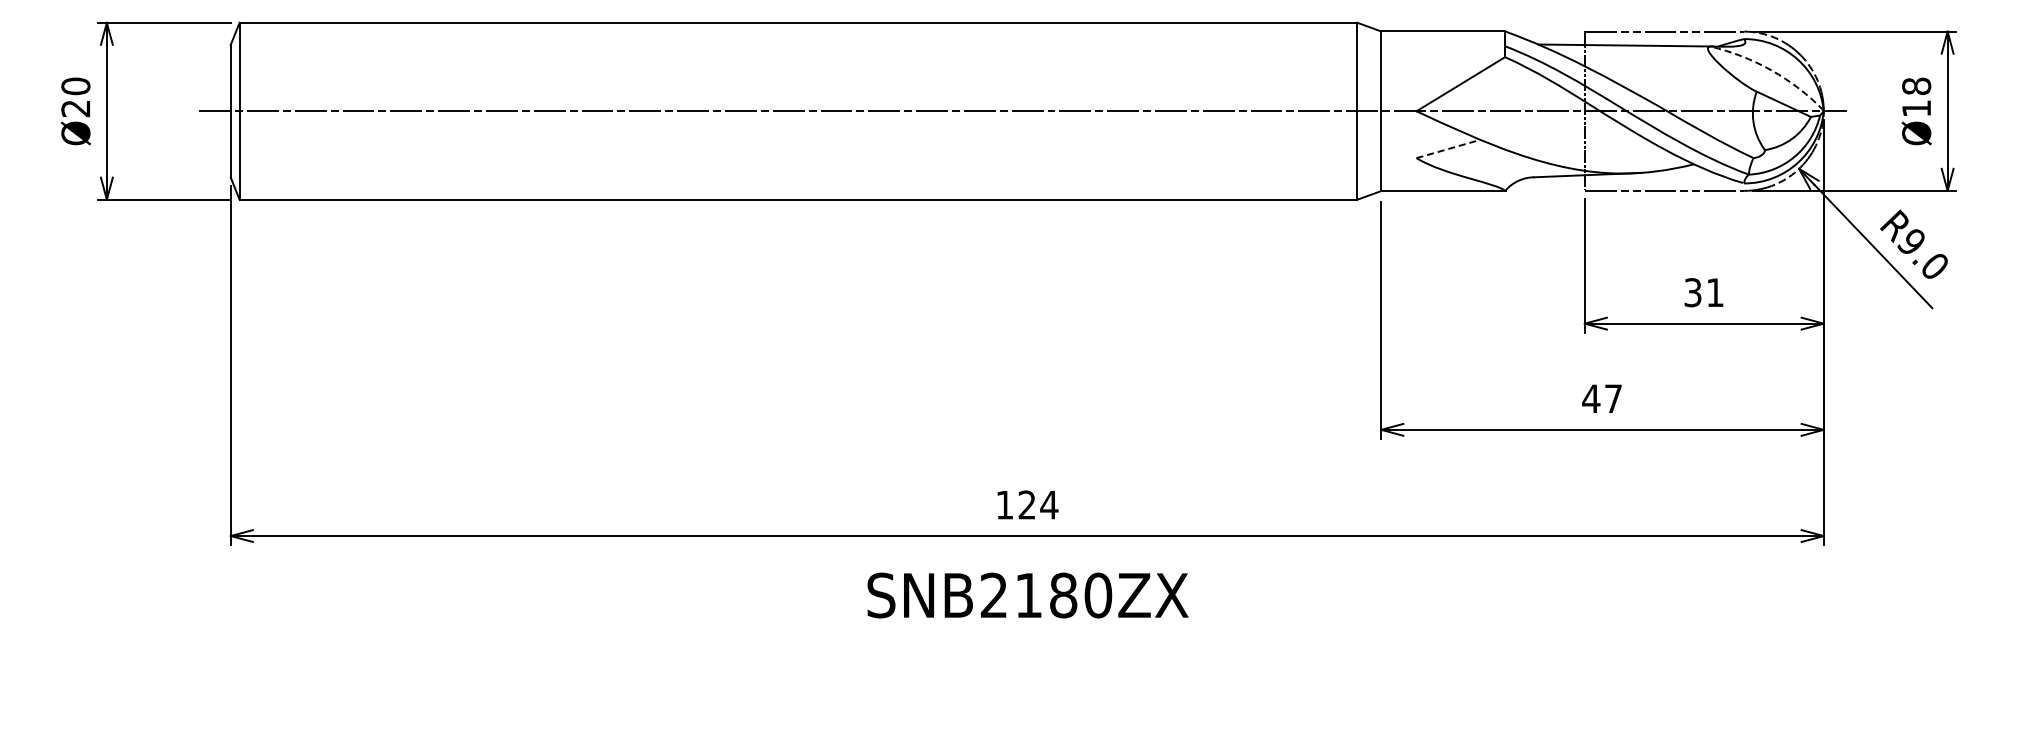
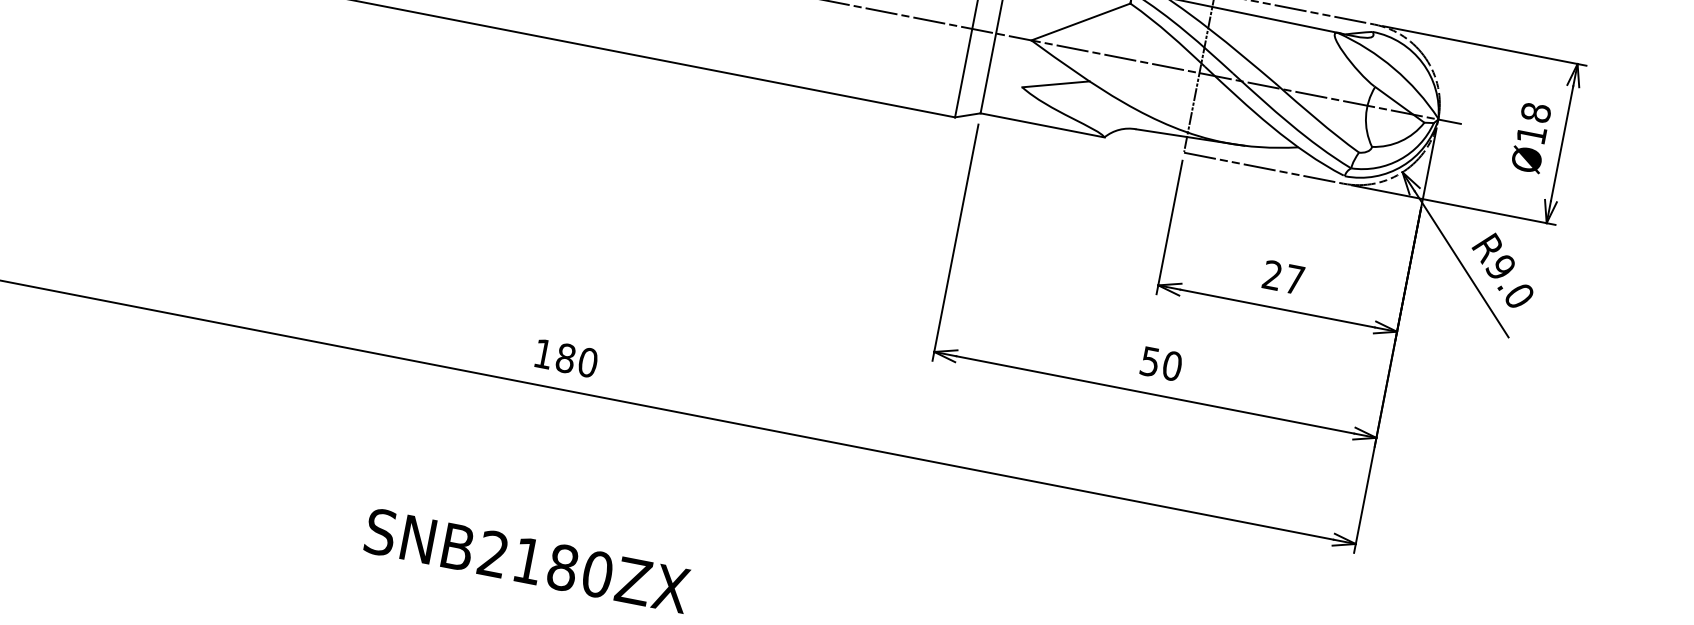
arc: (1771, 70) -> (1394, 68), dashed -> solid
line: (1448, 148) -> (1056, 83), dashed -> solid
text: (1703, 292) -> (1282, 277), 31 -> 27
text: (1602, 398) -> (1161, 363), 47 -> 50
text: (1038, 504) -> (577, 359), 124 -> 180
text: (1027, 595) -> (526, 560), moved

